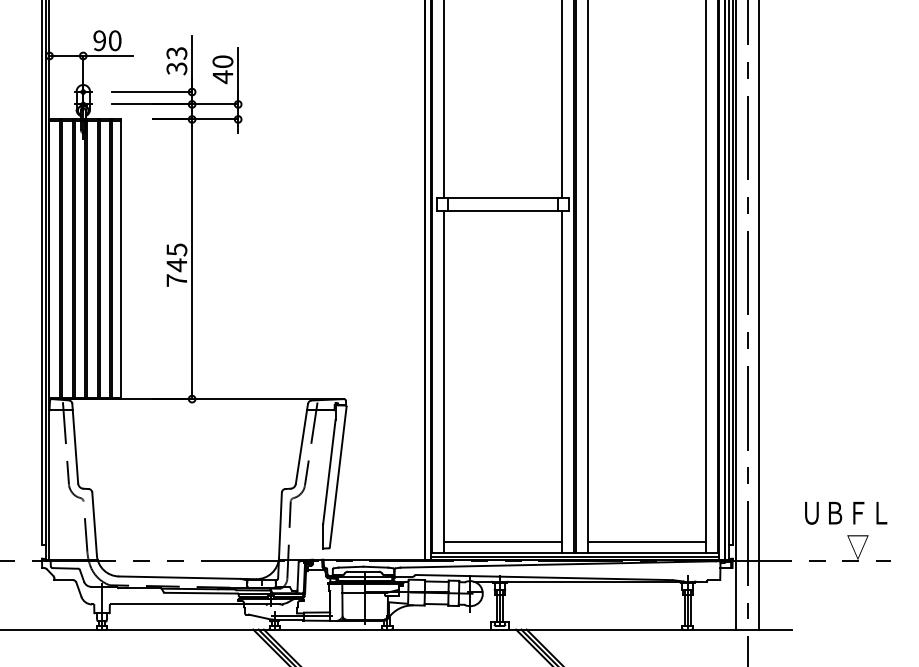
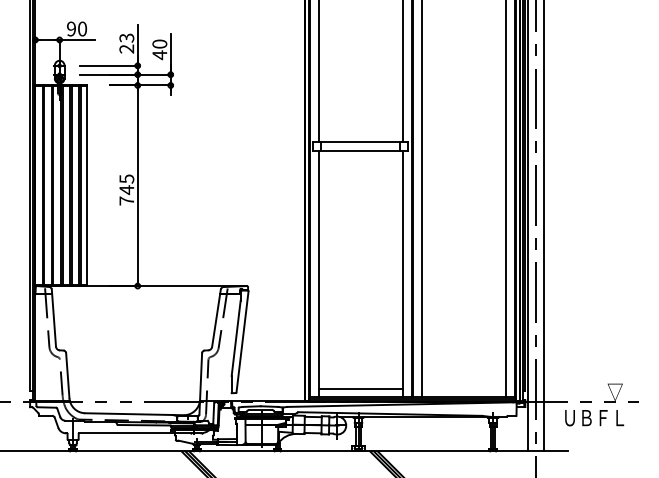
text: (177, 68) -> (127, 48), 33 -> 23
text: (846, 513) -> (594, 418), moved
line: (646, 542) -> (463, 388), removed

